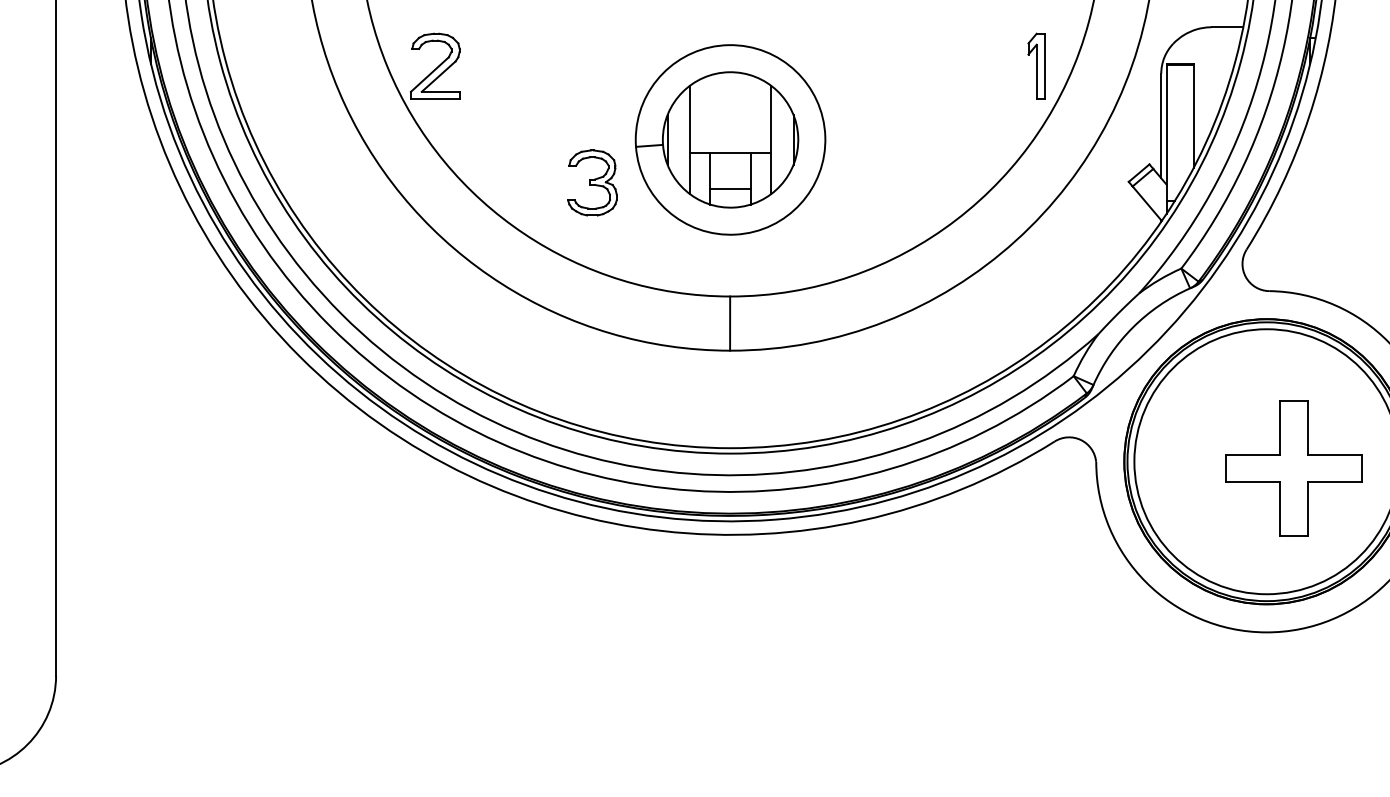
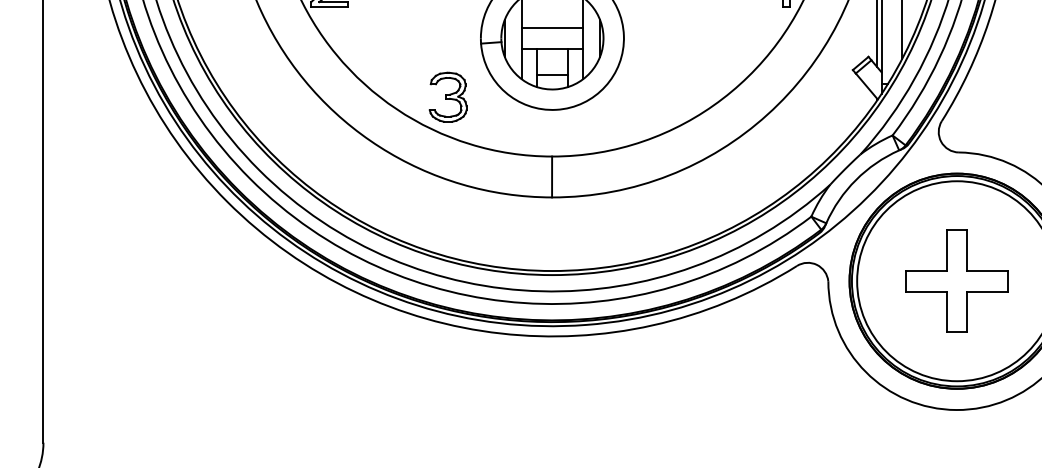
line: (730, 126) -> (552, 28), added
part: (592, 182) -> (448, 96), moved
part: (1293, 468) -> (956, 281), moved

